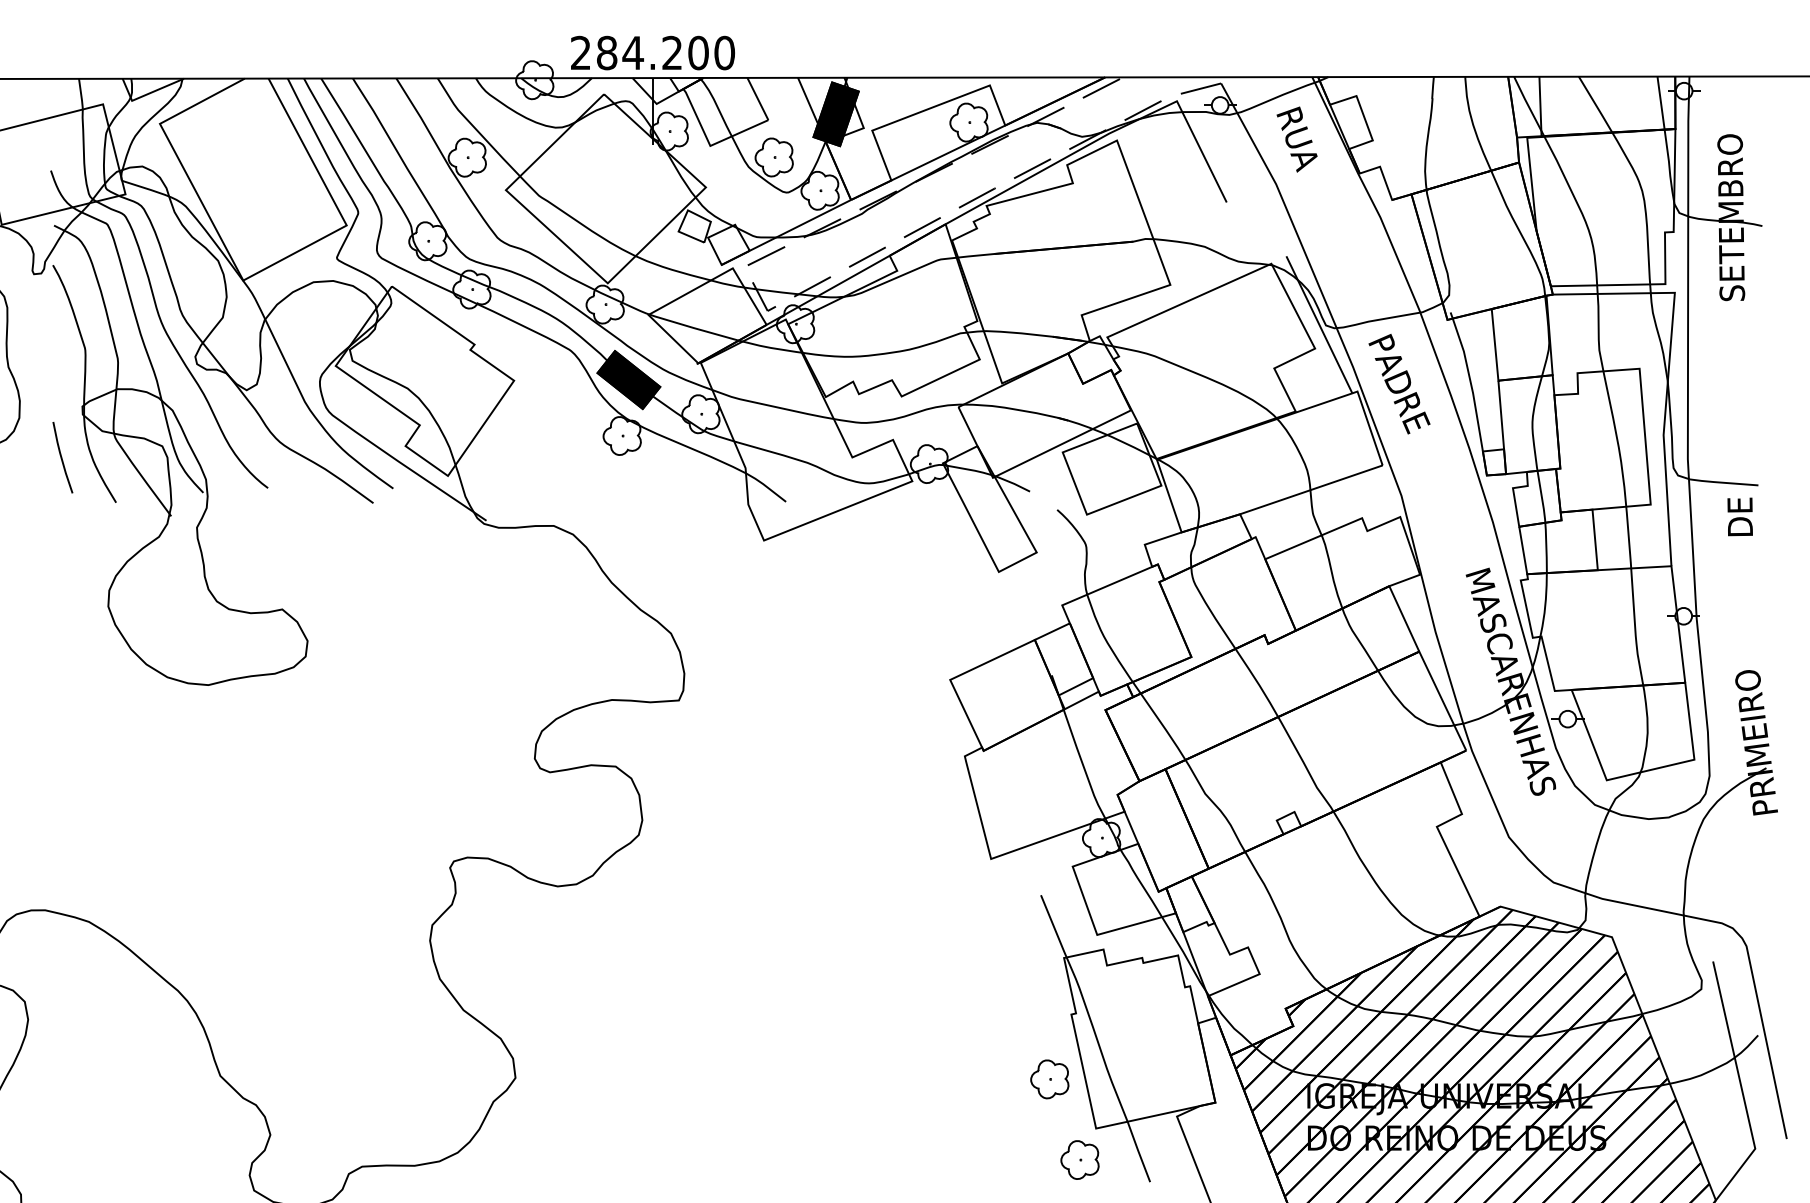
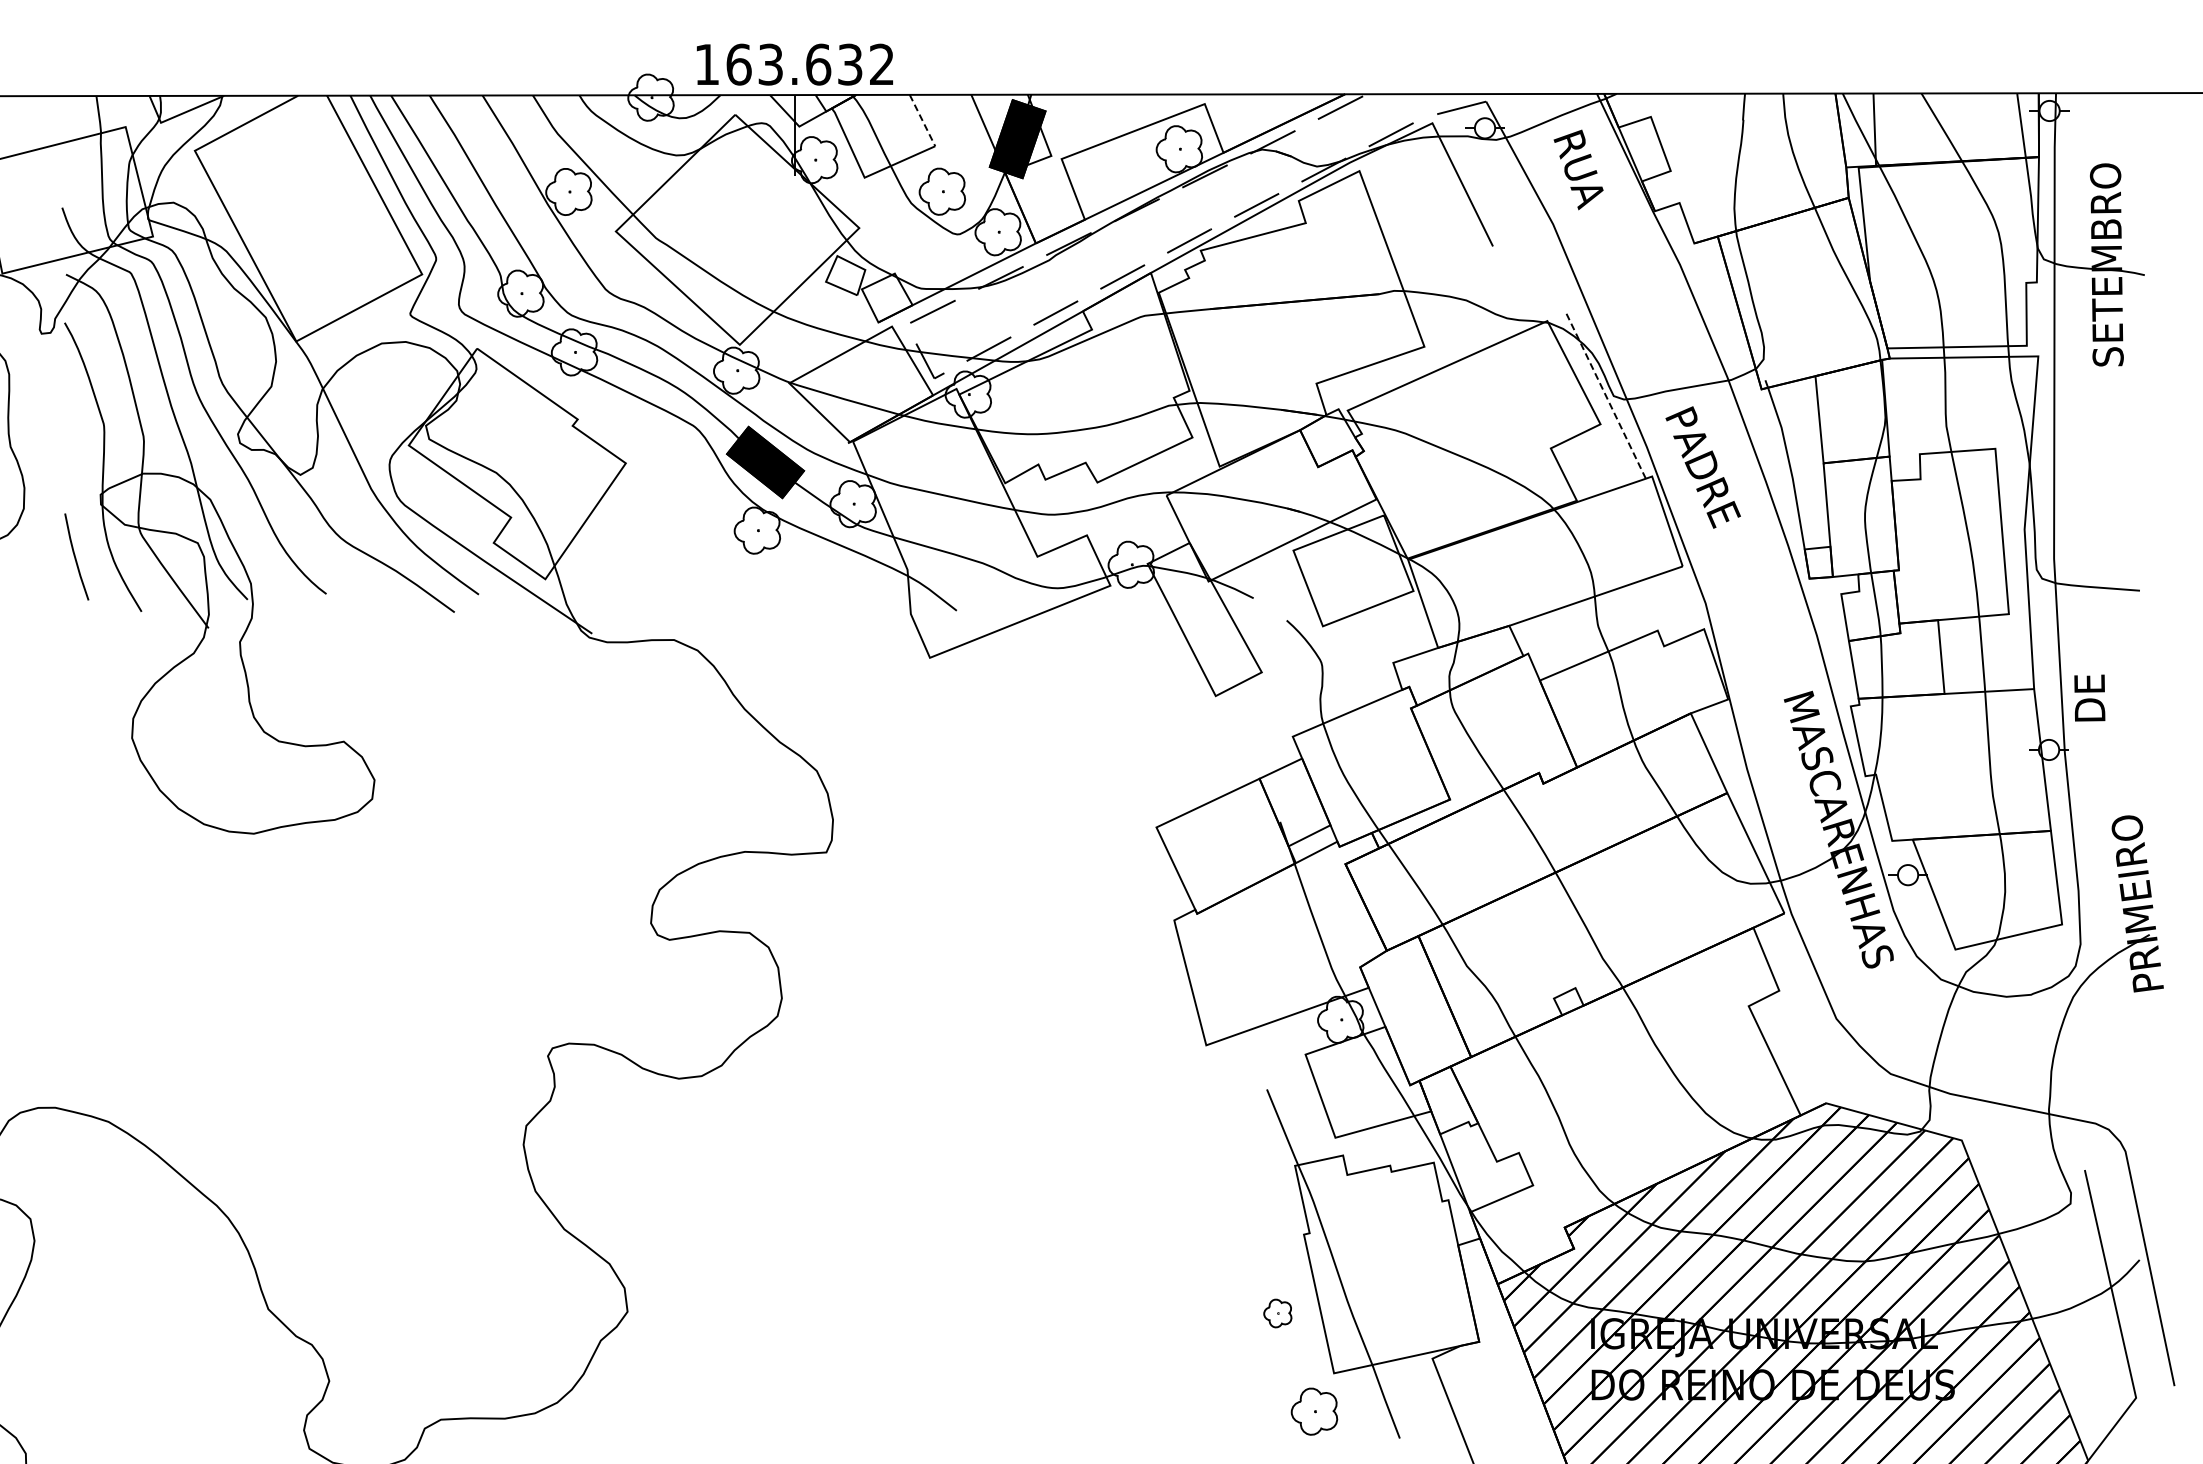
text: (652, 52) -> (794, 64), 284.200 -> 163.632
line: (757, 98) -> (922, 120), solid -> dashed
line: (1319, 324) -> (1605, 395), solid -> dashed
text: (1739, 516) -> (2089, 697), moved
part: (1049, 1079) -> (1277, 1313), size x0.6

